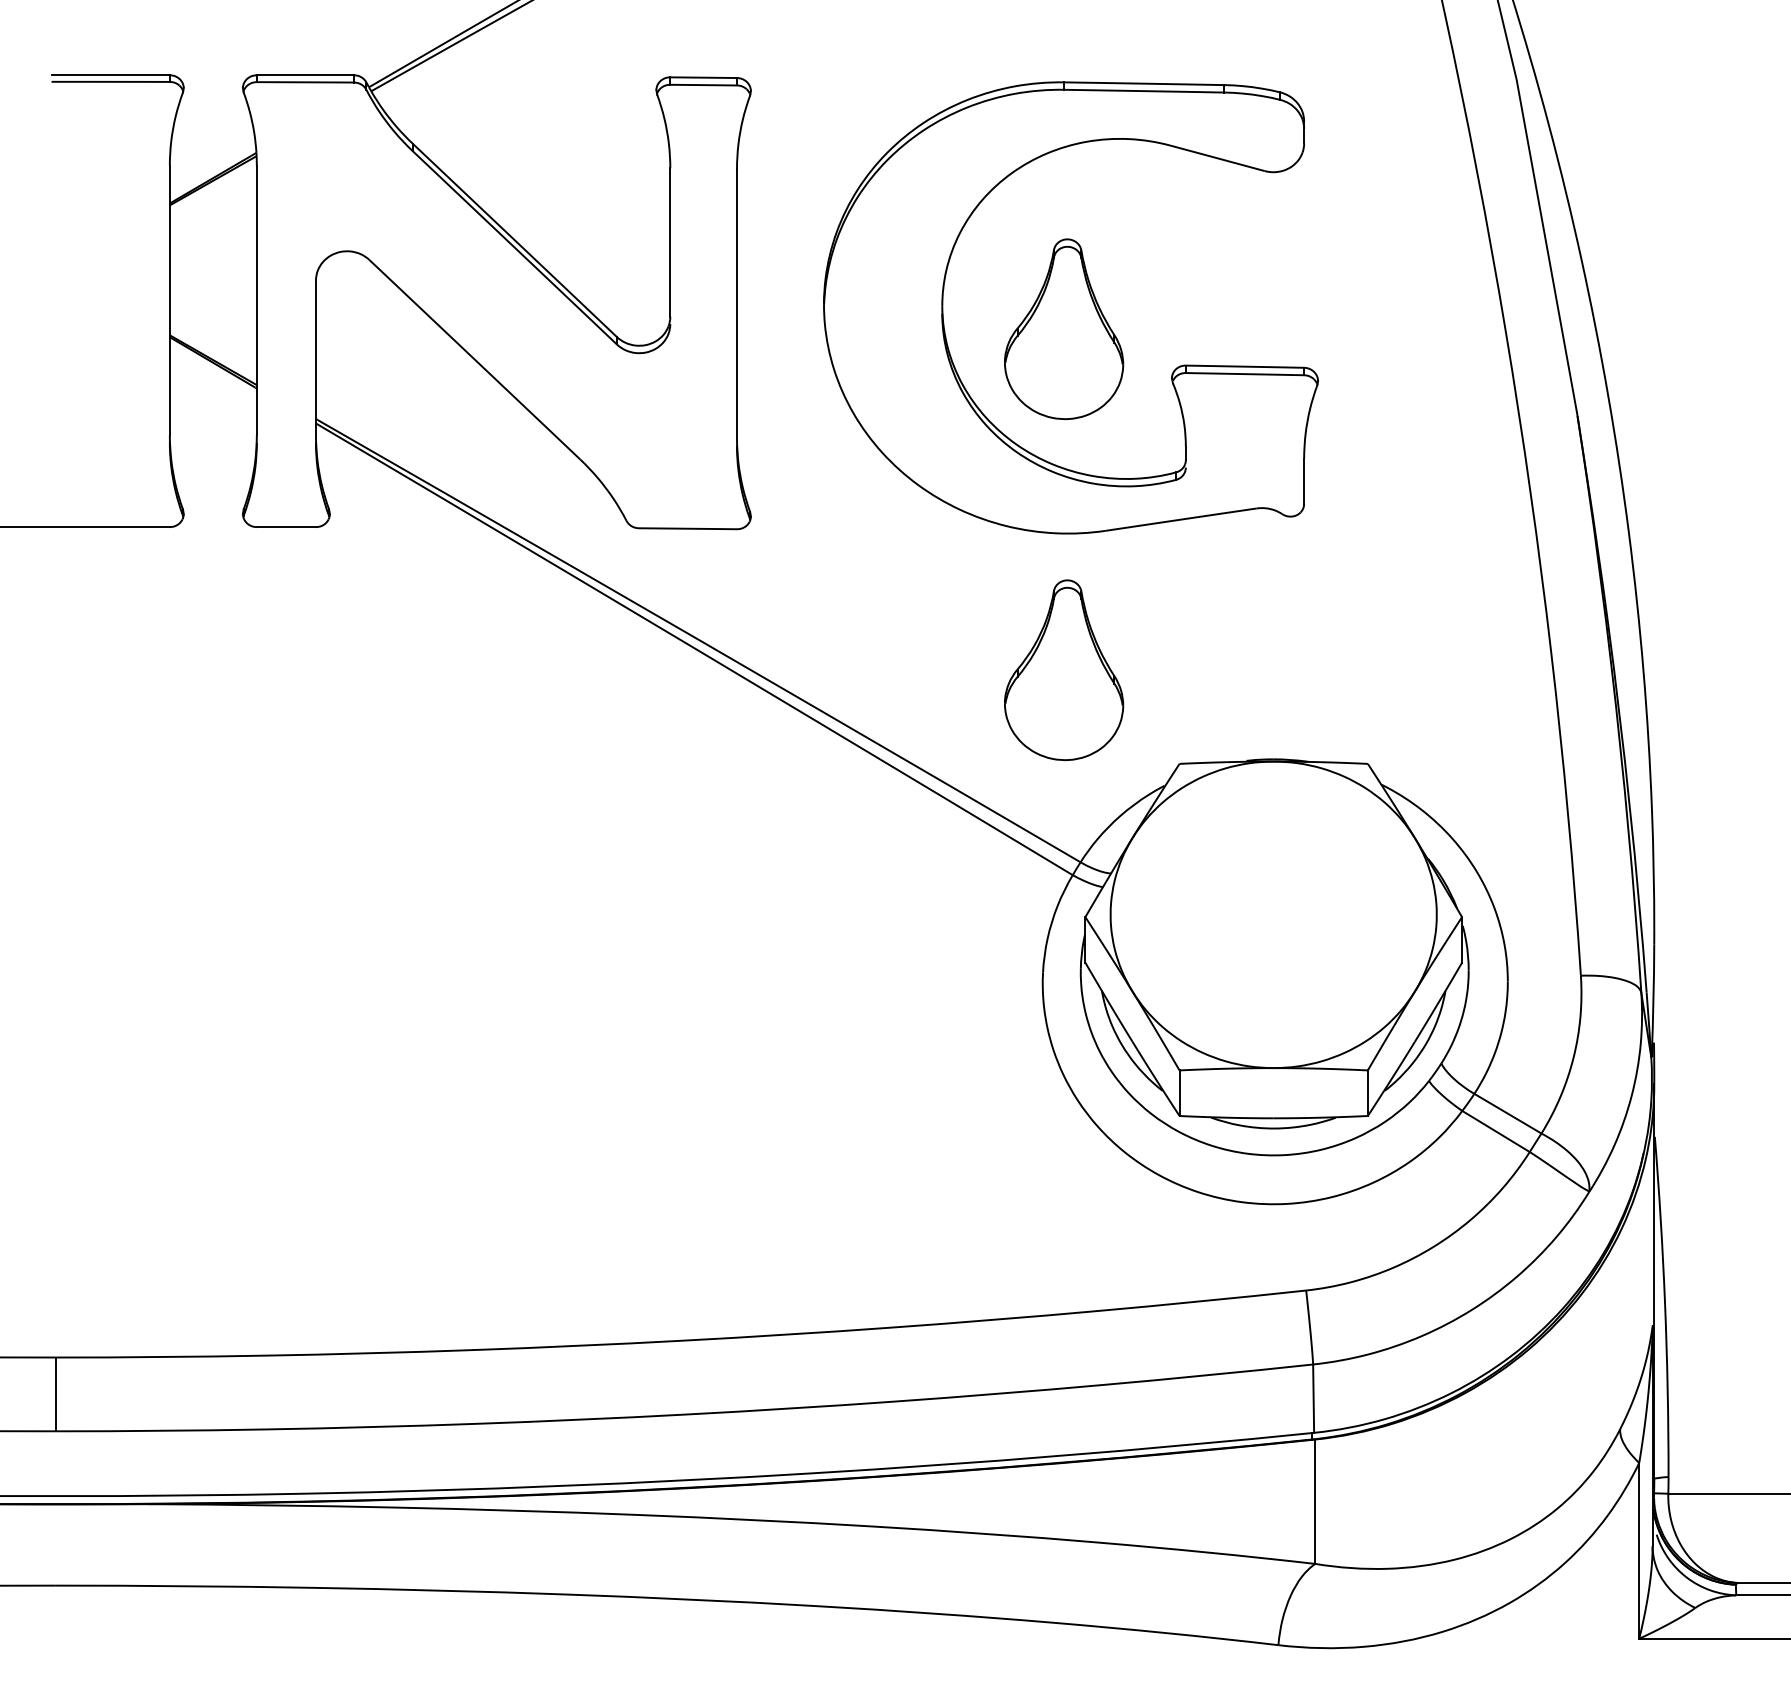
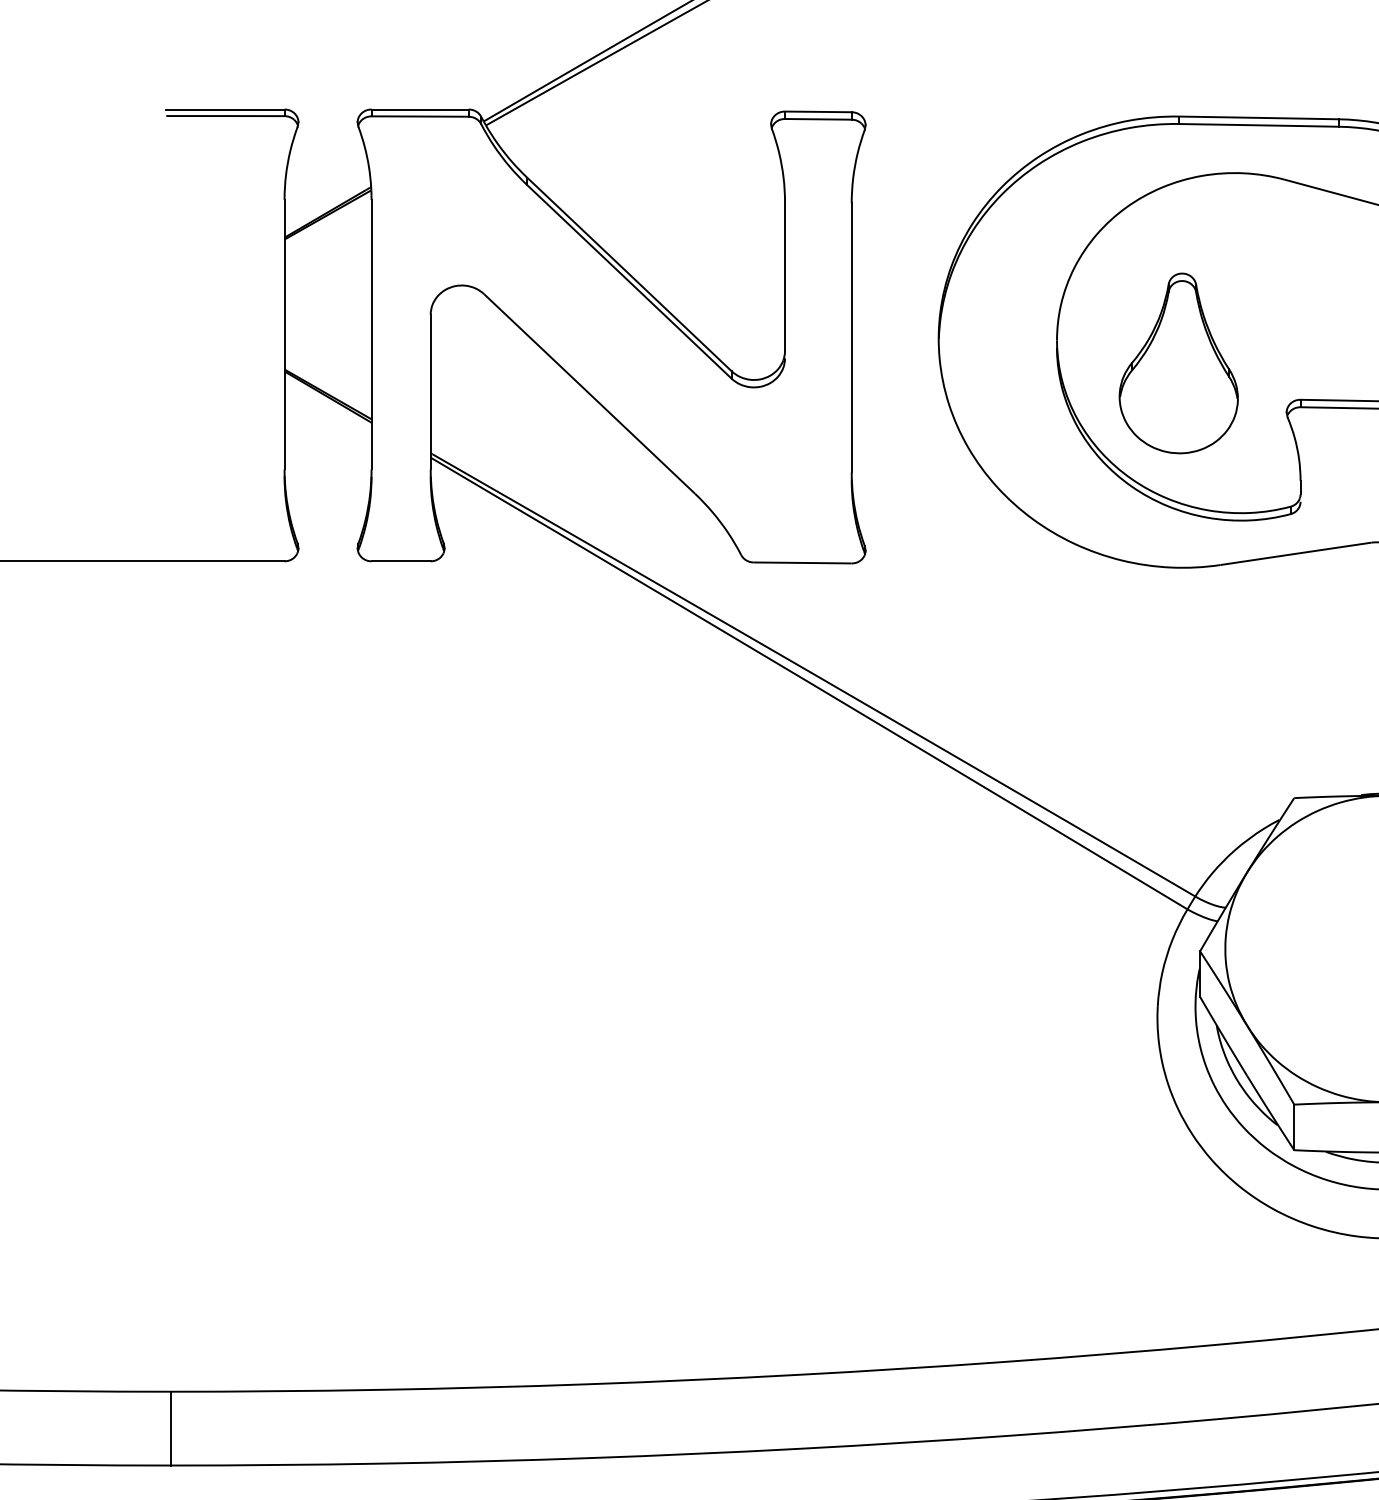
part: (1064, 670) -> (1179, 704), removed

